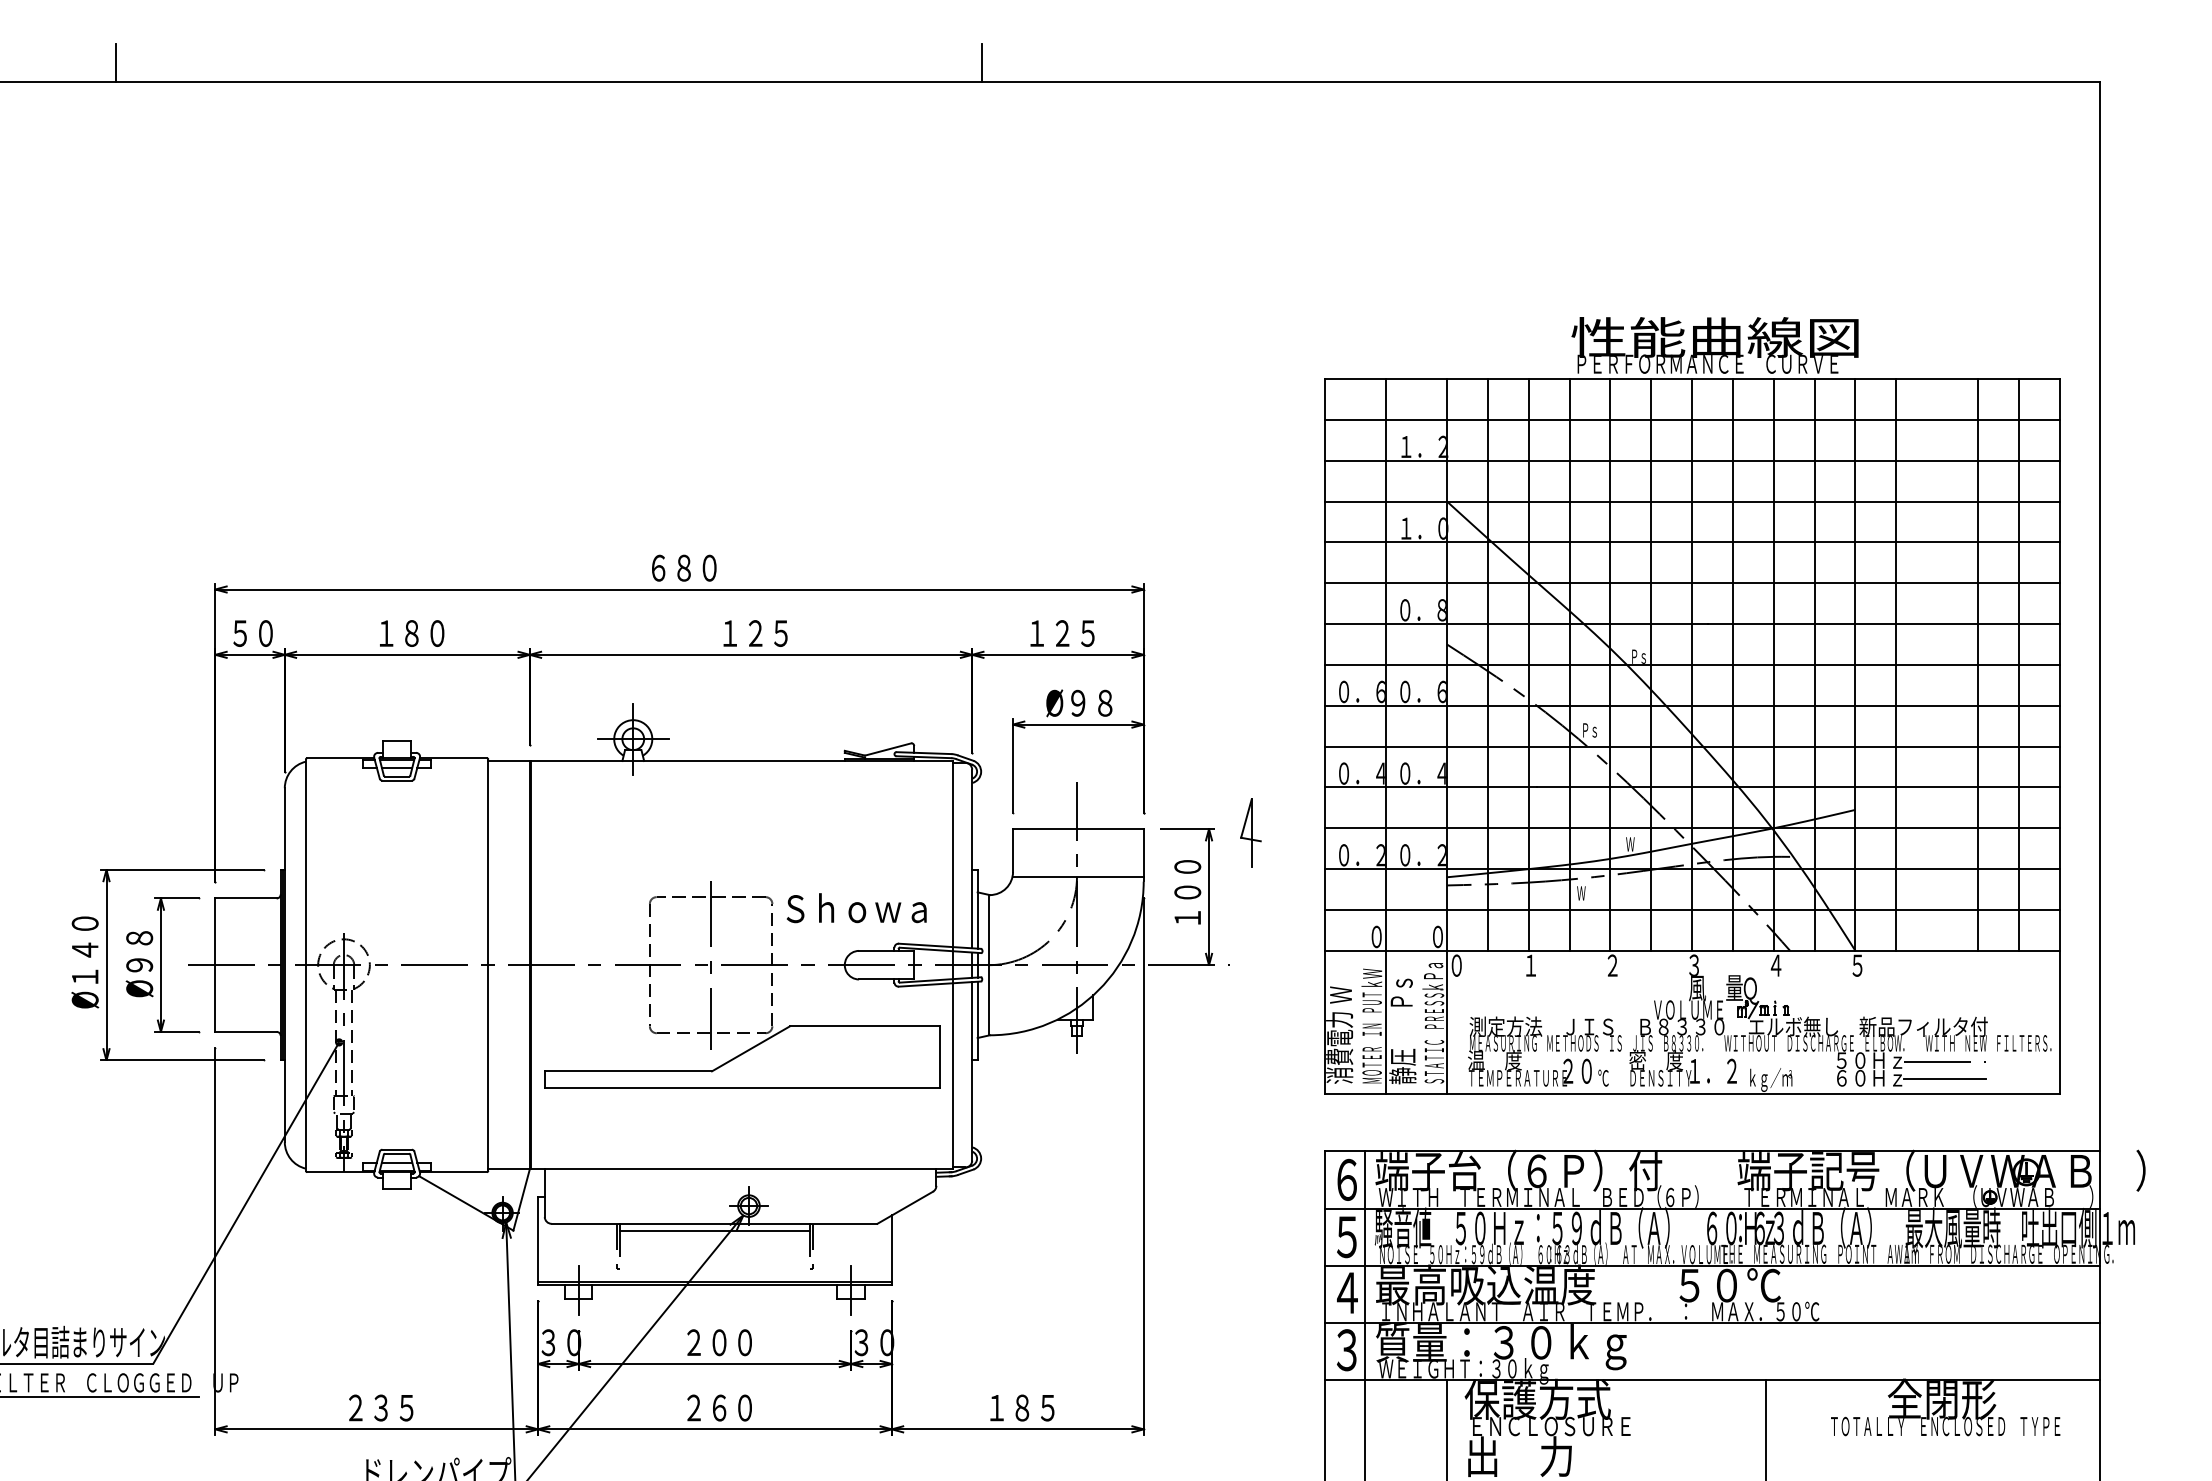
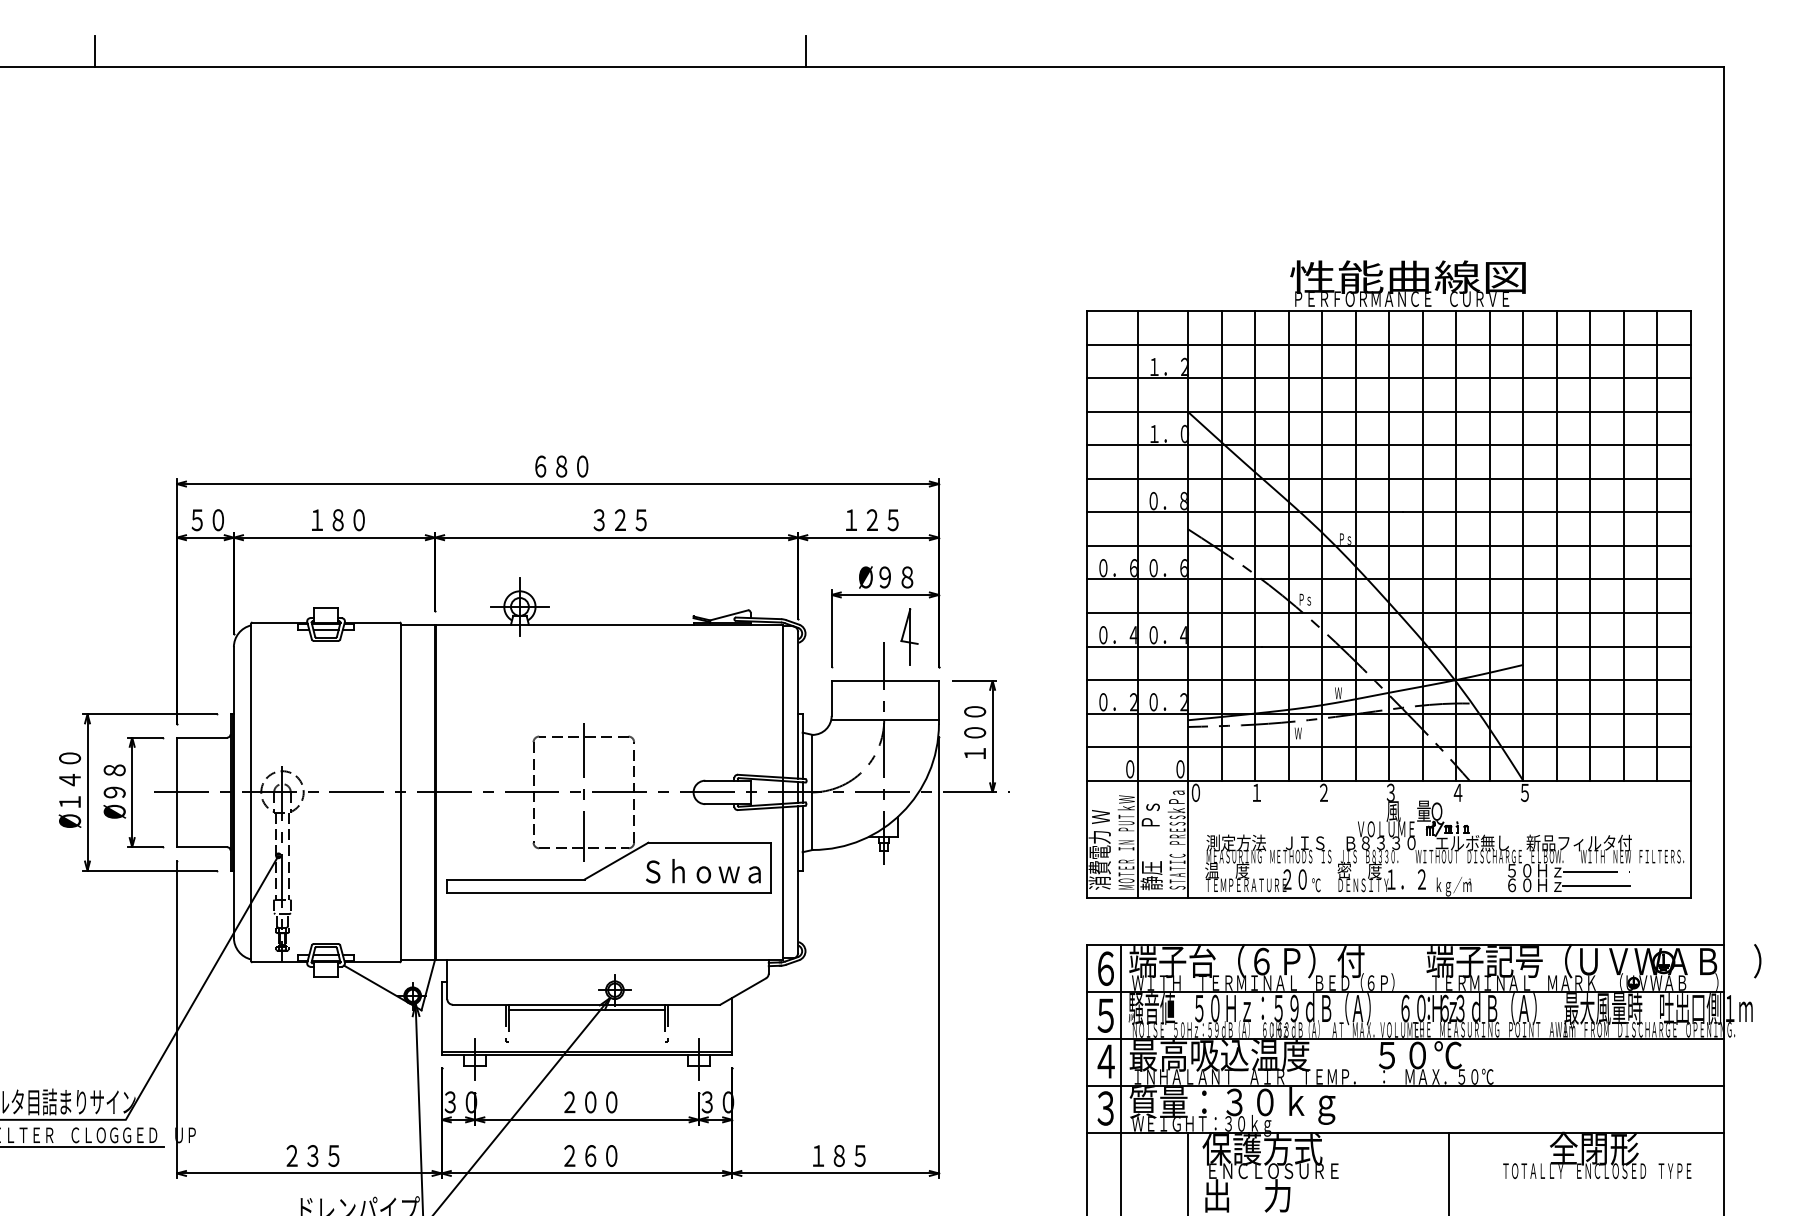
text: (729, 633) -> (598, 520), １２５ -> ３２５
line: (1937, 664) -> (1590, 545), added
part: (1250, 832) -> (909, 636), moved
text: (856, 908) -> (703, 871), moved

